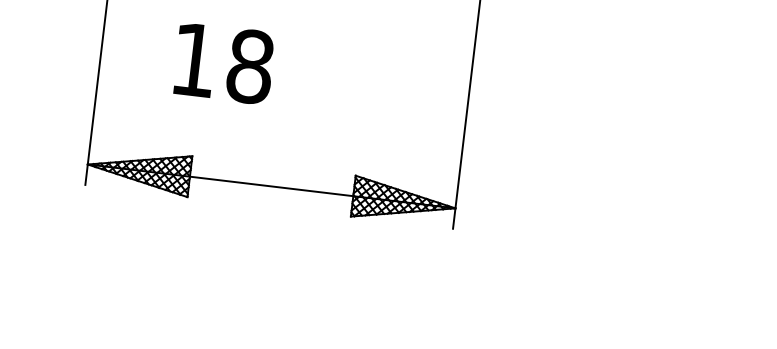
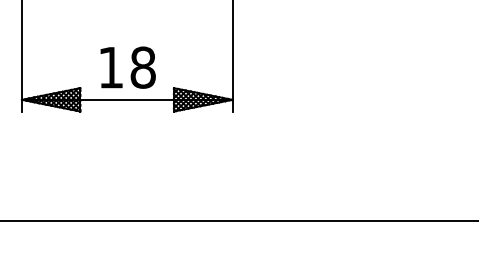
text: (223, 63) -> (127, 67), moved

